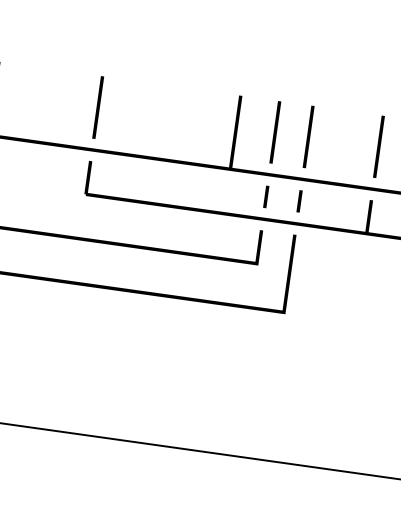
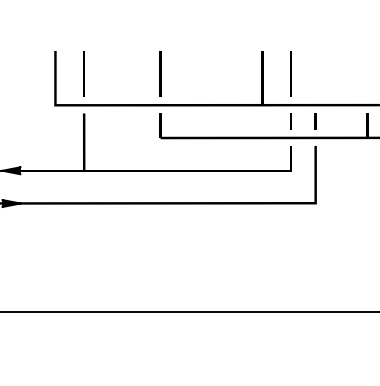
line: (308, 136) -> (315, 73), removed
line: (379, 146) -> (367, 73), removed

